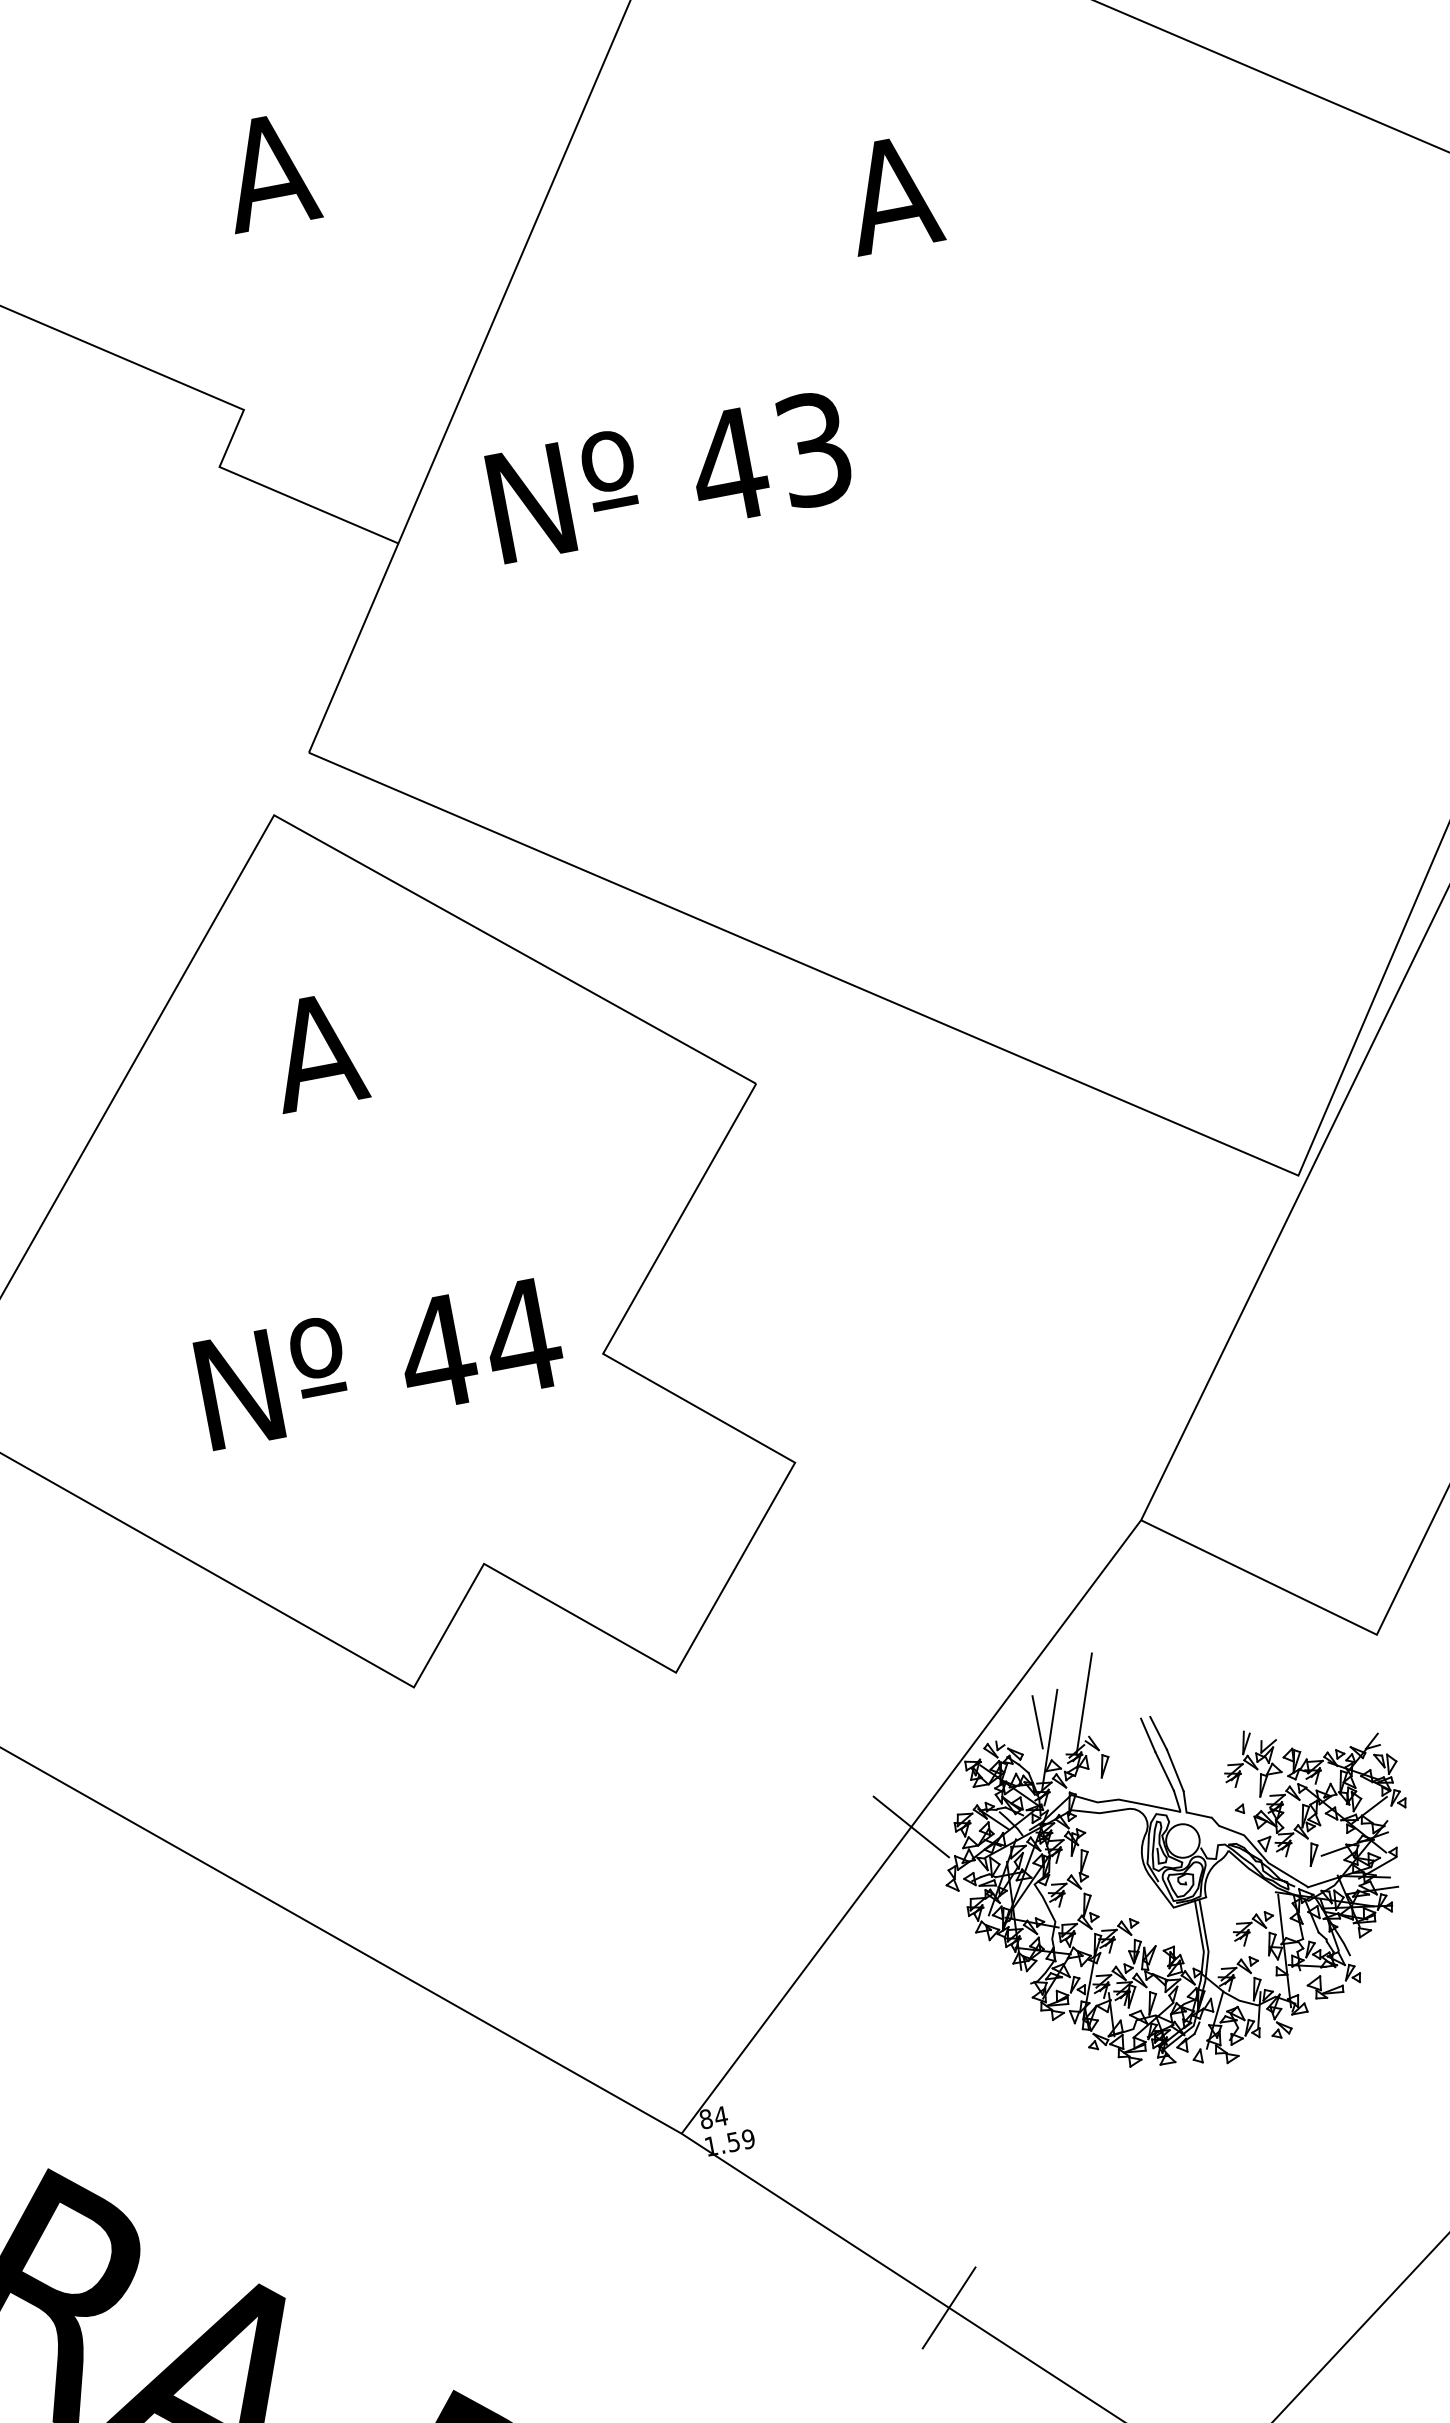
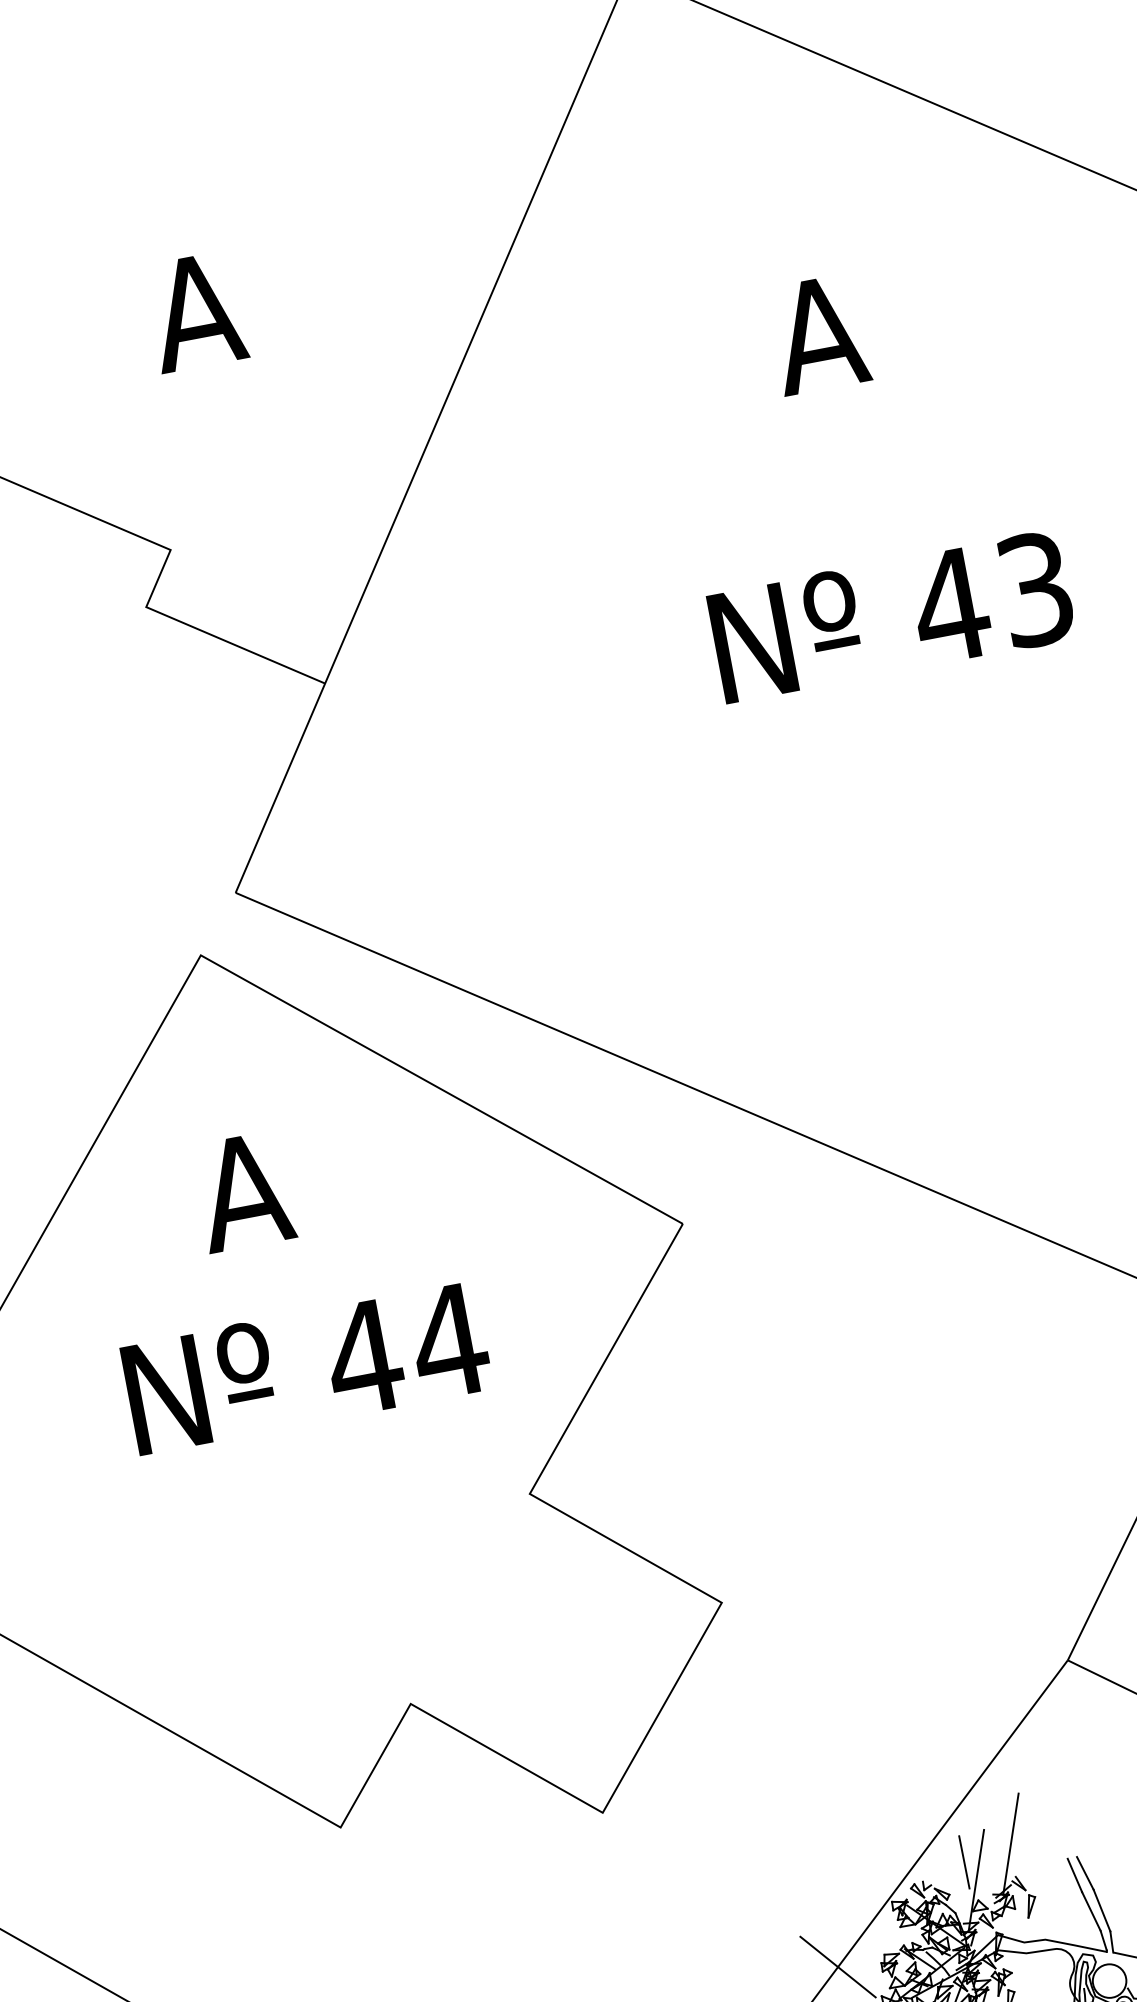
text: (667, 478) -> (889, 618), moved
text: (377, 1364) -> (304, 1369), moved

